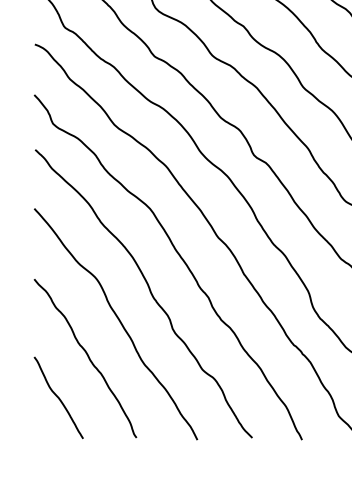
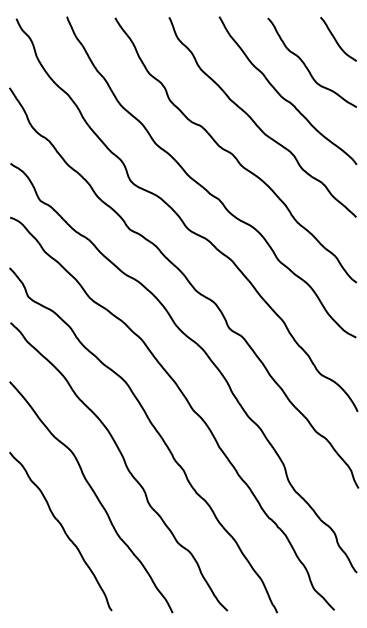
curve: (59, 397) -> (34, 570), removed

